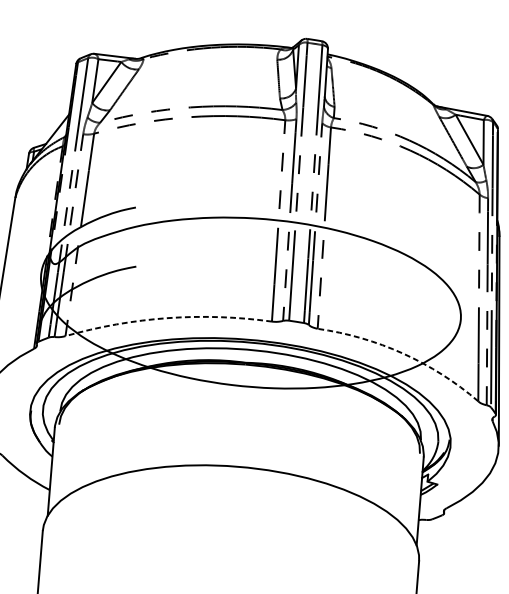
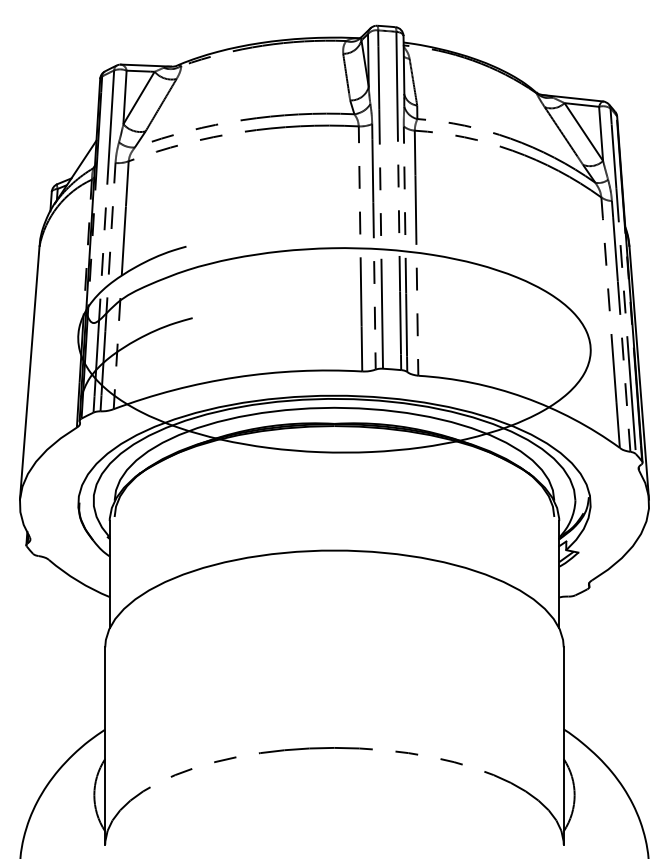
arc: (168, 318) -> (236, 377), dashed -> solid
arc: (403, 353) -> (524, 397), dashed -> solid

